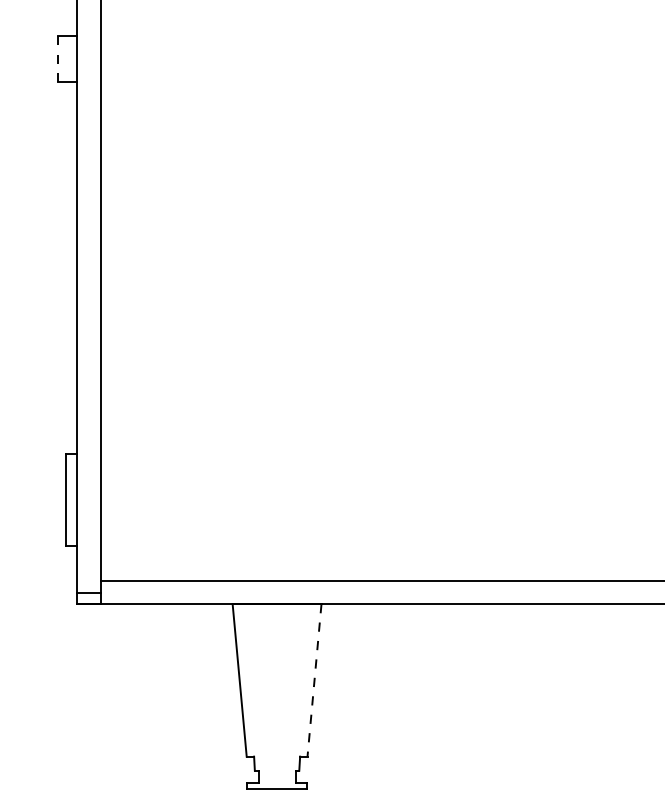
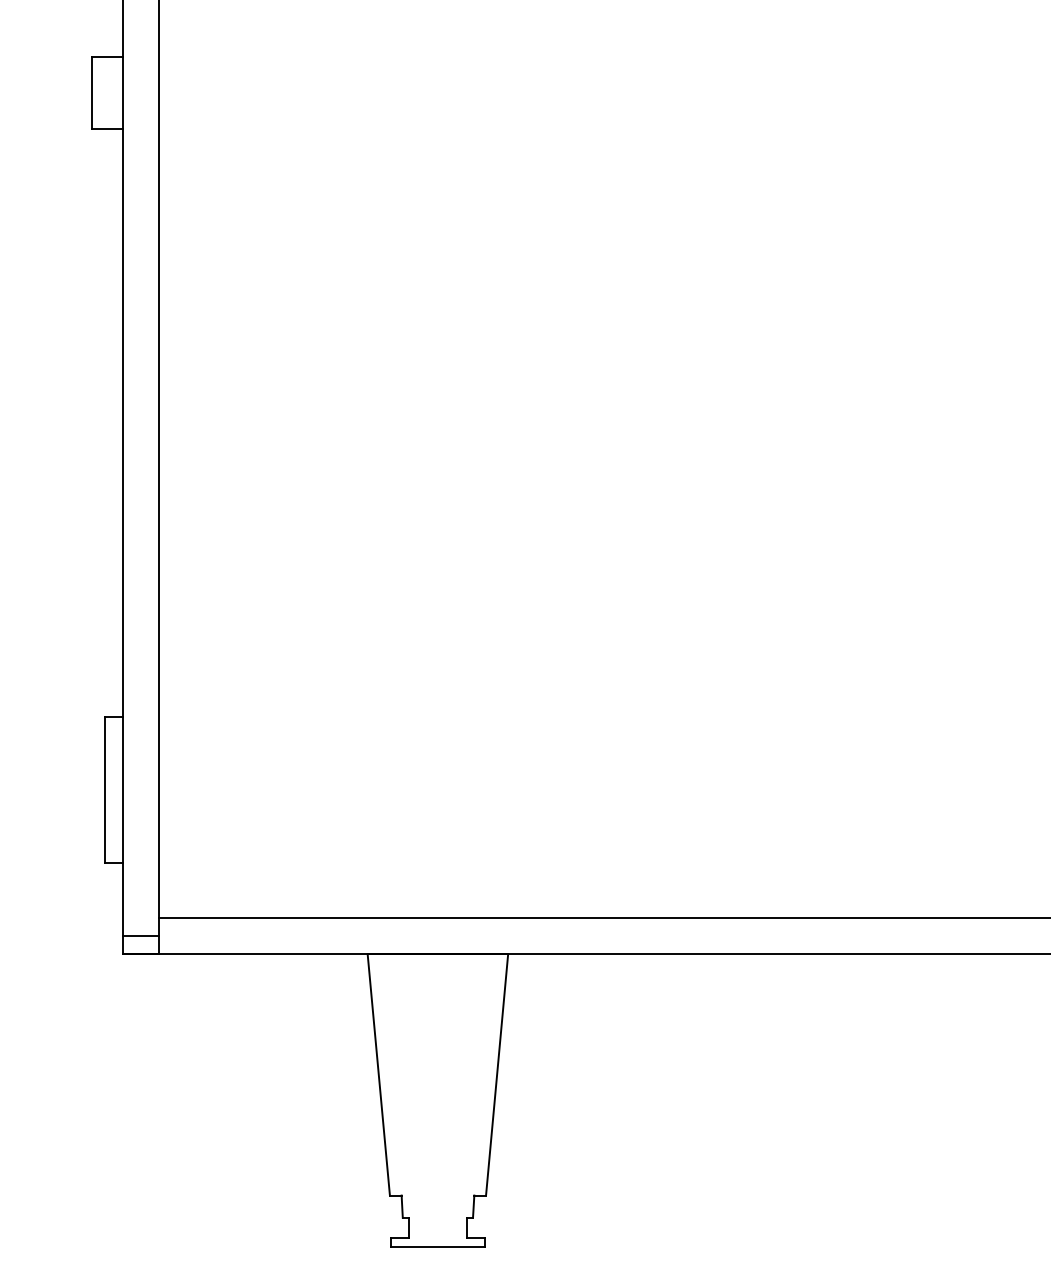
line: (57, 58) -> (90, 92), dashed -> solid
line: (314, 680) -> (497, 1075), dashed -> solid

